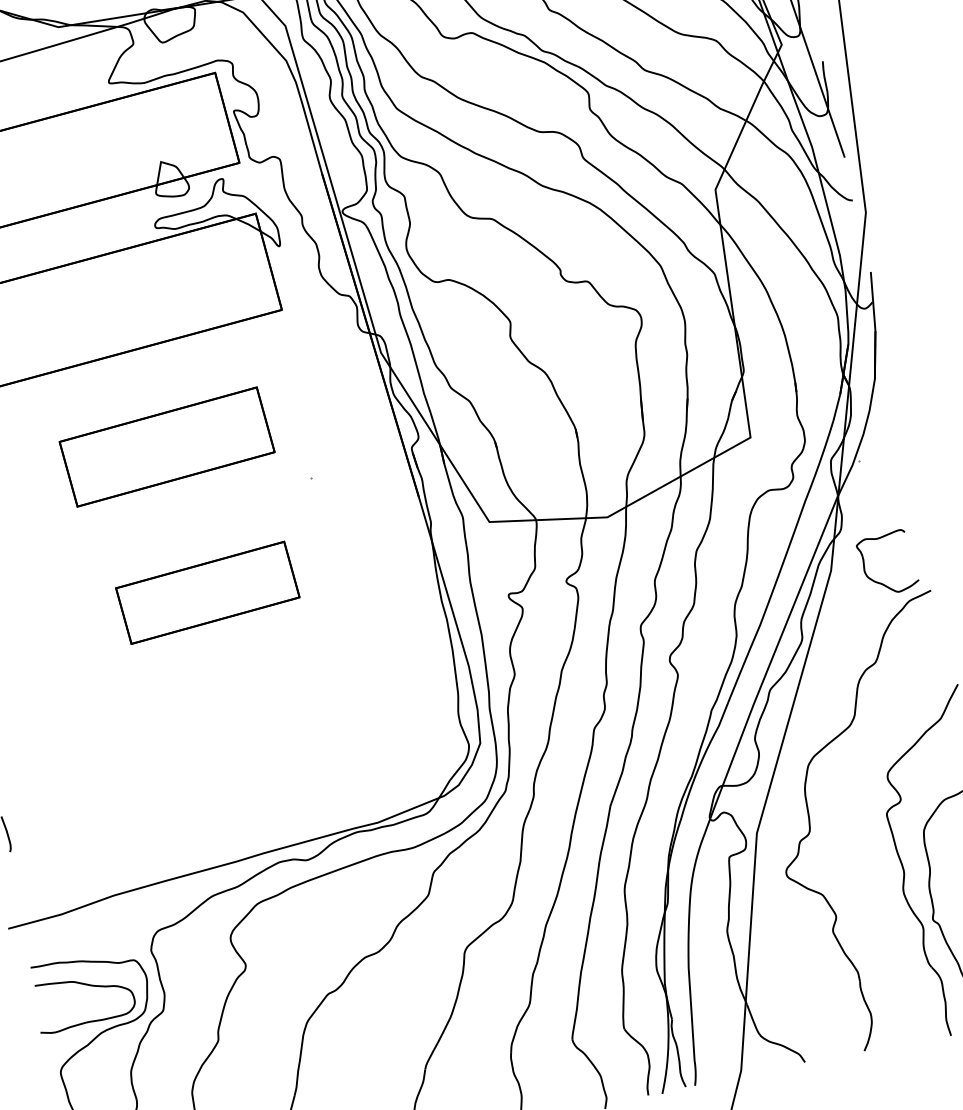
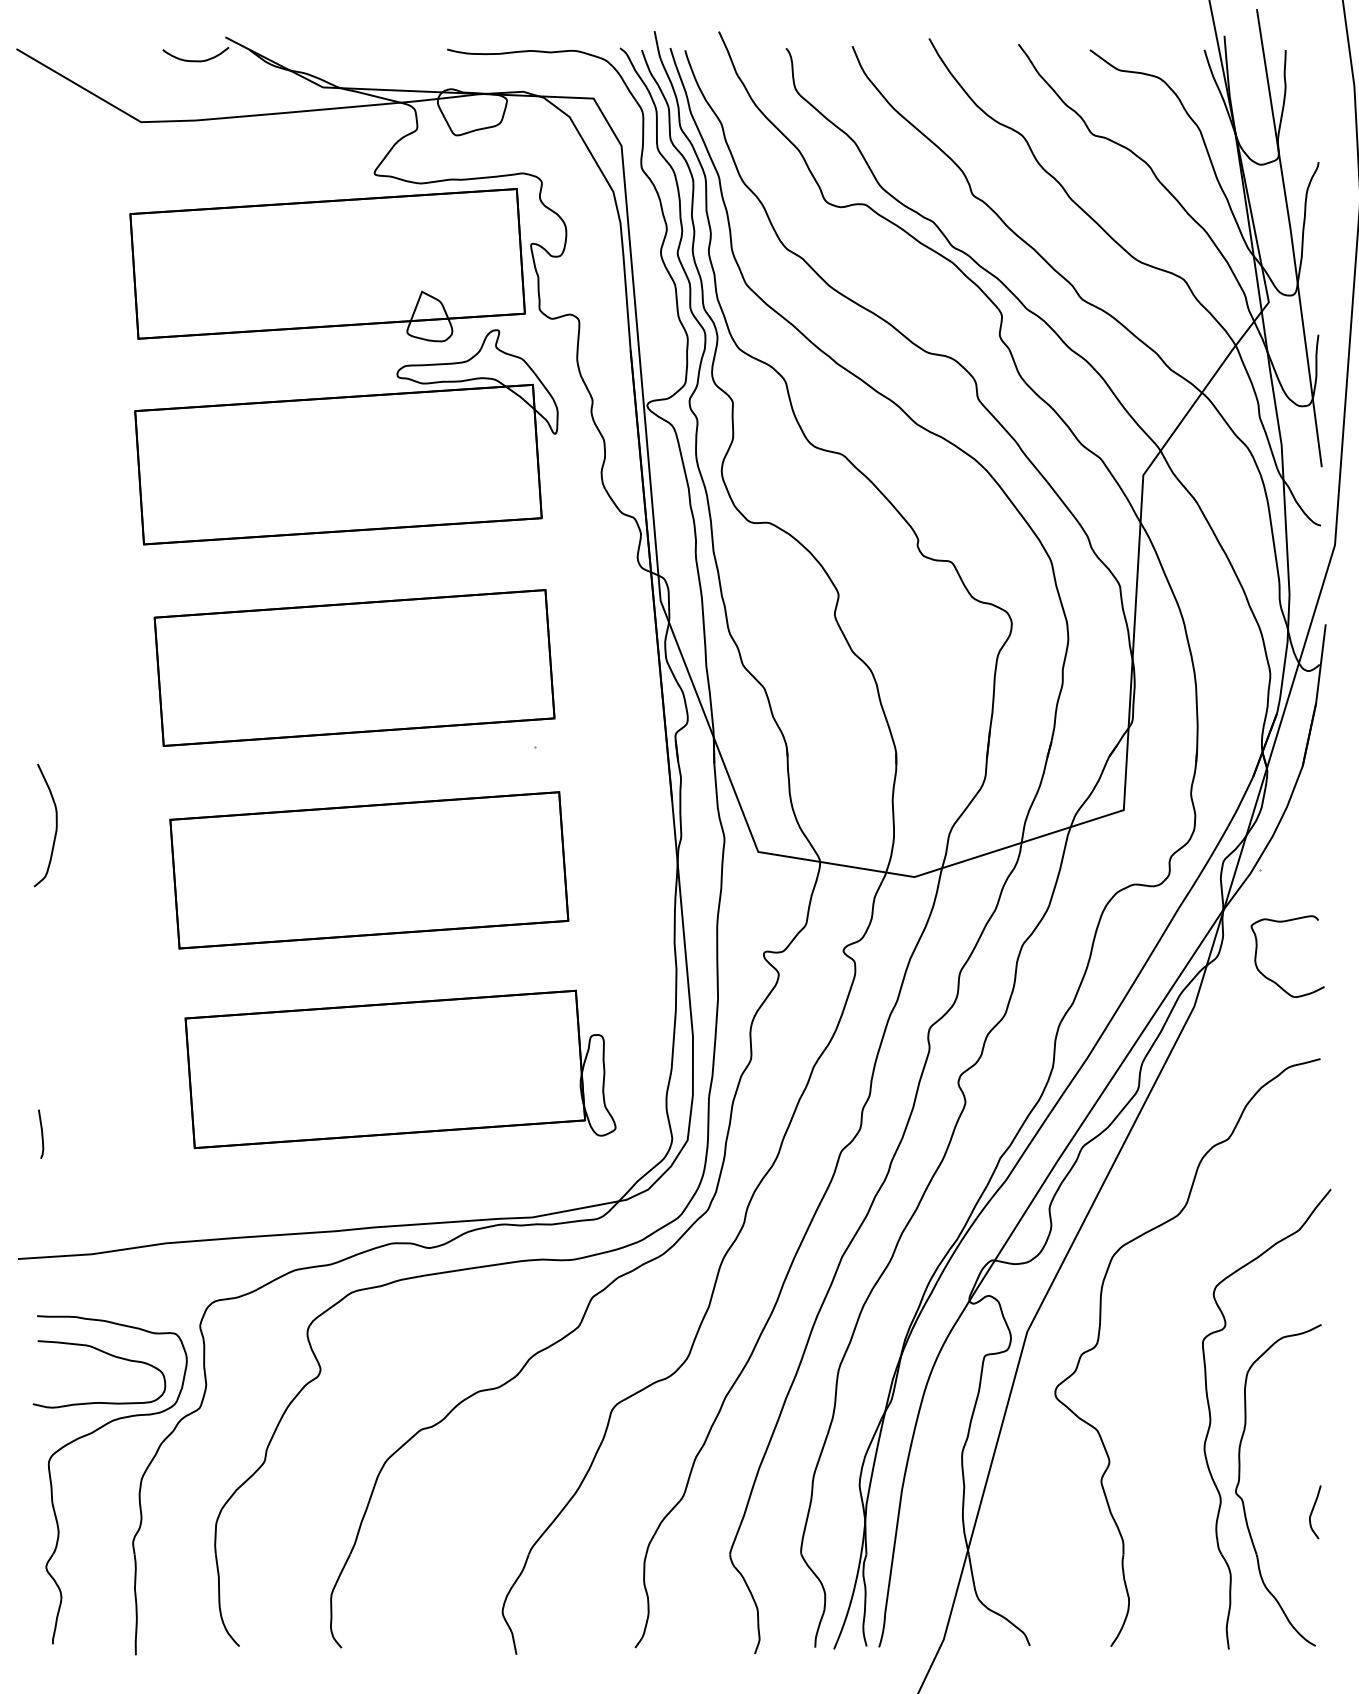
part: (167, 446) -> (354, 667), size x1.43
curve: (882, 583) -> (1275, 981), moved
part: (207, 592) -> (369, 870), size x1.67
part: (259, 733) -> (400, 1069), added

